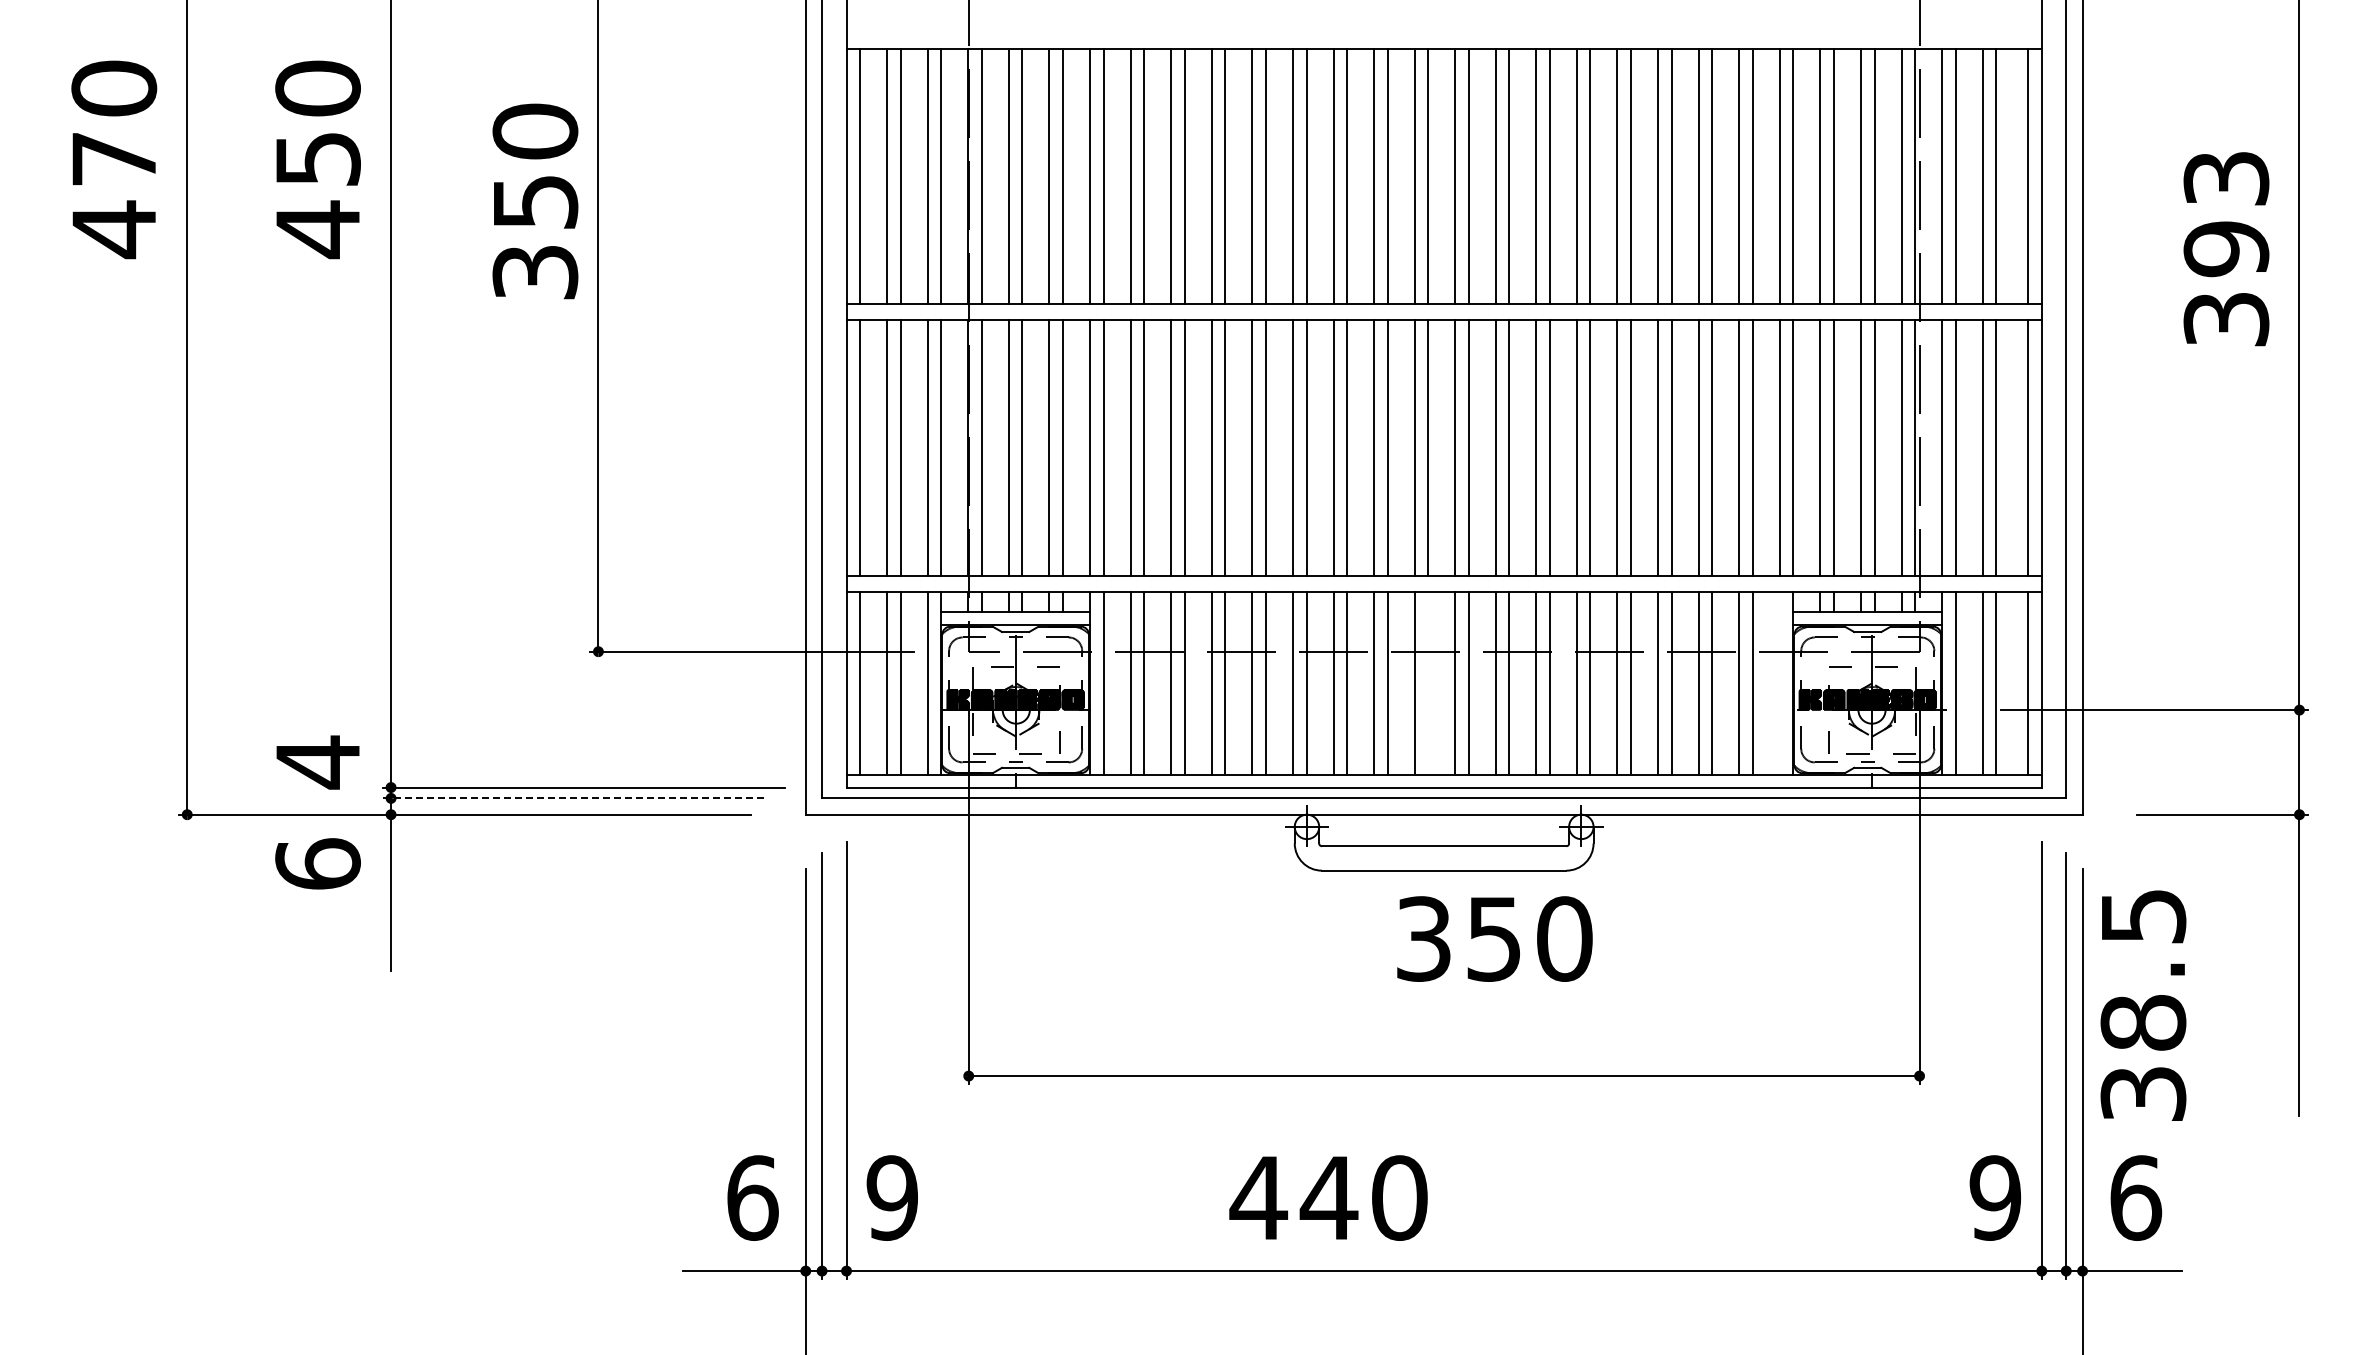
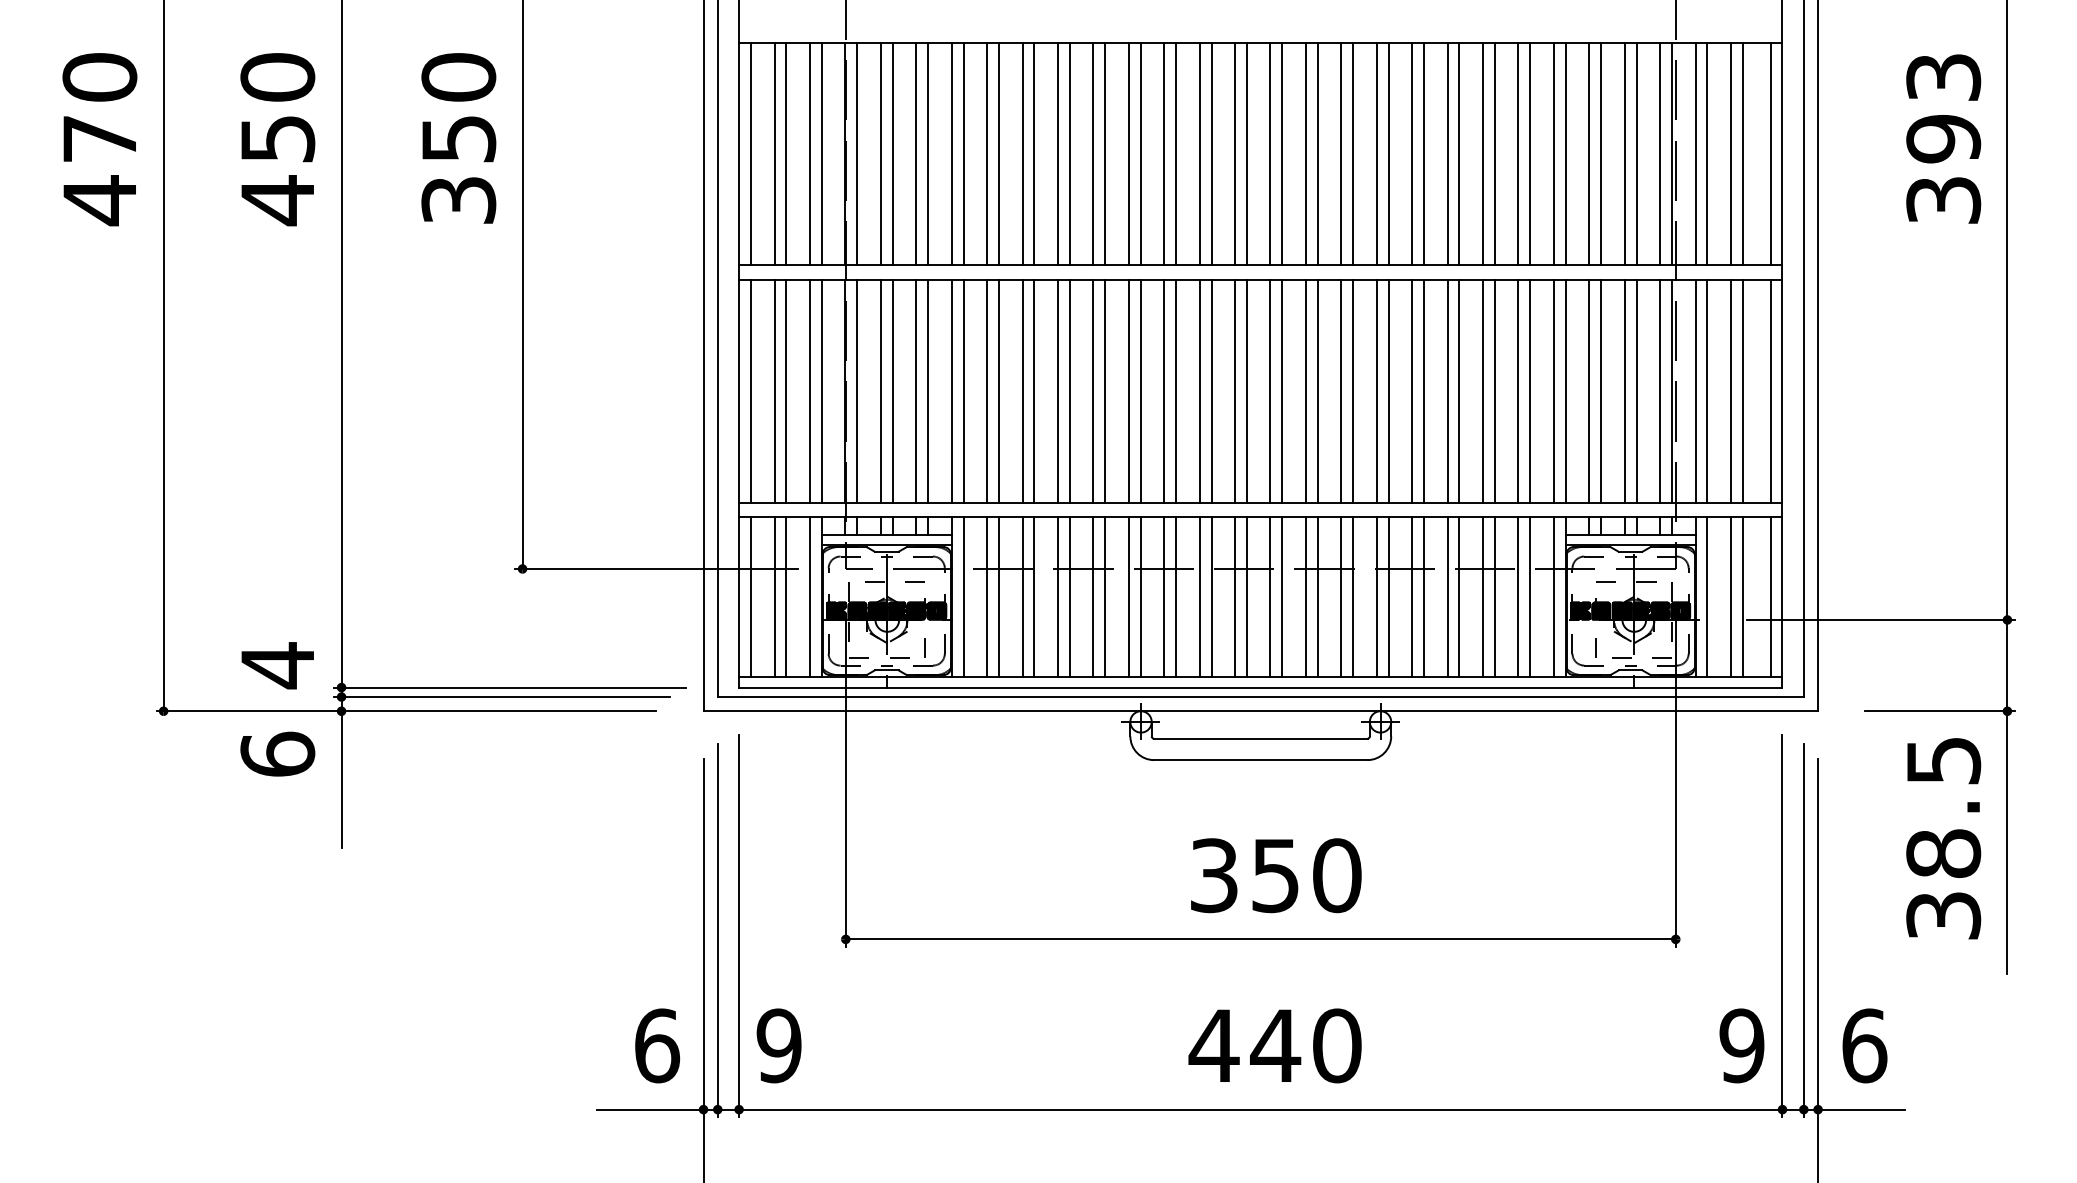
text: (535, 201) -> (458, 138), moved
text: (2226, 249) -> (1943, 139), moved
line: (1428, 683) -> (1247, 596), added
line: (1779, 683) -> (1553, 596), added
line: (575, 798) -> (502, 697), dashed -> solid
text: (1494, 938) -> (1275, 875), moved
text: (2143, 1005) -> (1943, 838), moved
text: (1328, 1197) -> (1275, 1045), moved

